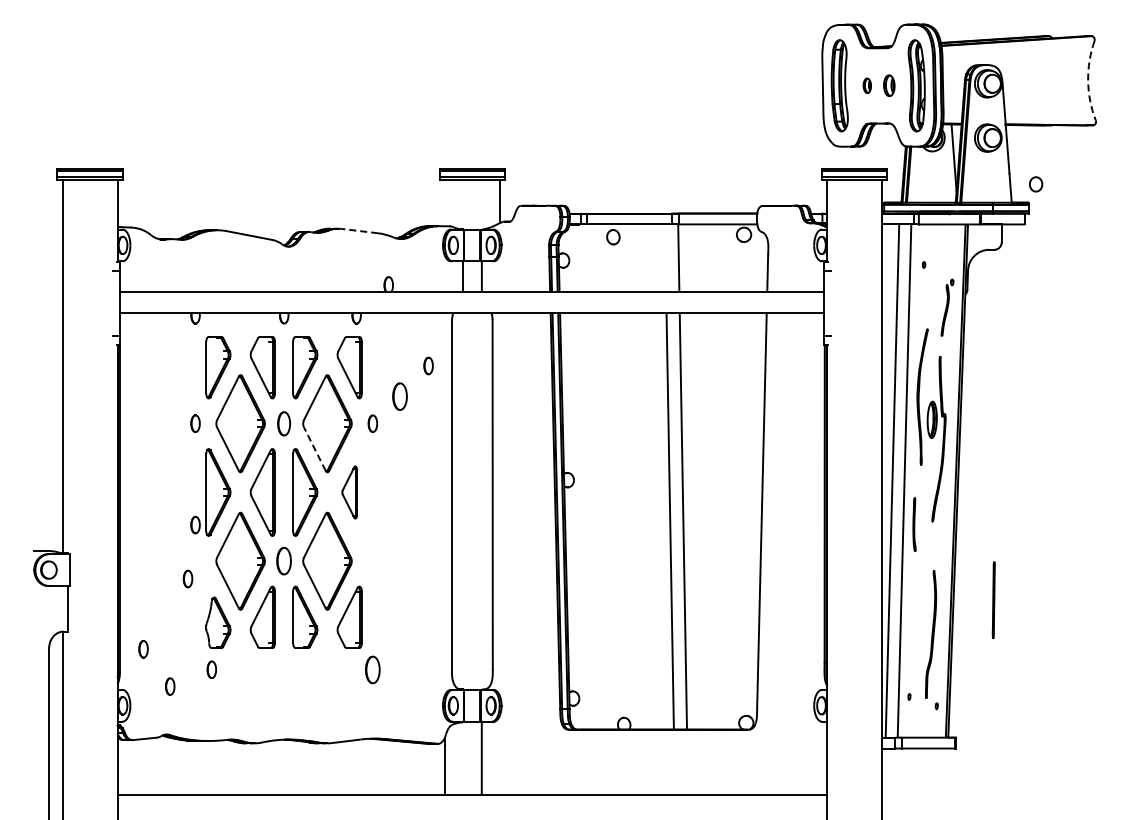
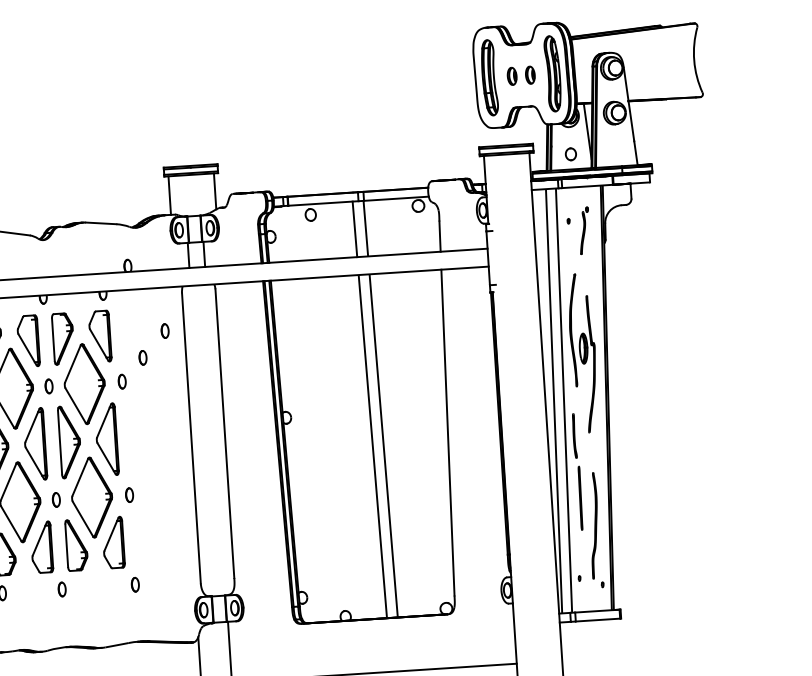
arc: (1088, 80) -> (694, 60), dashed -> solid
part: (867, 85) -> (512, 76), size x1.43
part: (1036, 184) -> (571, 154), moved
line: (444, 202) -> (169, 195), added
line: (359, 231) -> (100, 223), dashed -> solid
line: (665, 257) -> (354, 228), added
part: (947, 307) -> (584, 230), moved
part: (399, 396) -> (142, 357), size x0.62
part: (284, 423) -> (49, 386), size x0.71
line: (314, 448) -> (75, 405), dashed -> solid
part: (349, 492) -> (106, 439), size x1.67
part: (284, 561) -> (56, 500), size x0.62
part: (372, 561) -> (129, 495), added
line: (993, 599) -> (580, 497), moved
part: (284, 669) -> (62, 589), added
part: (372, 669) -> (135, 584), size x0.62

